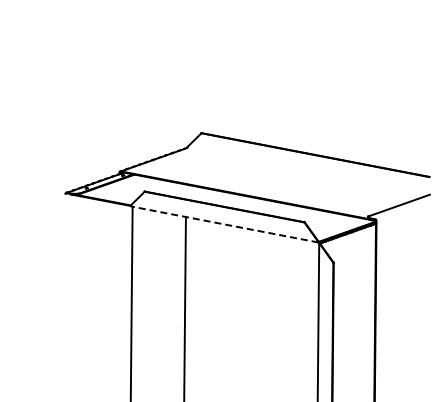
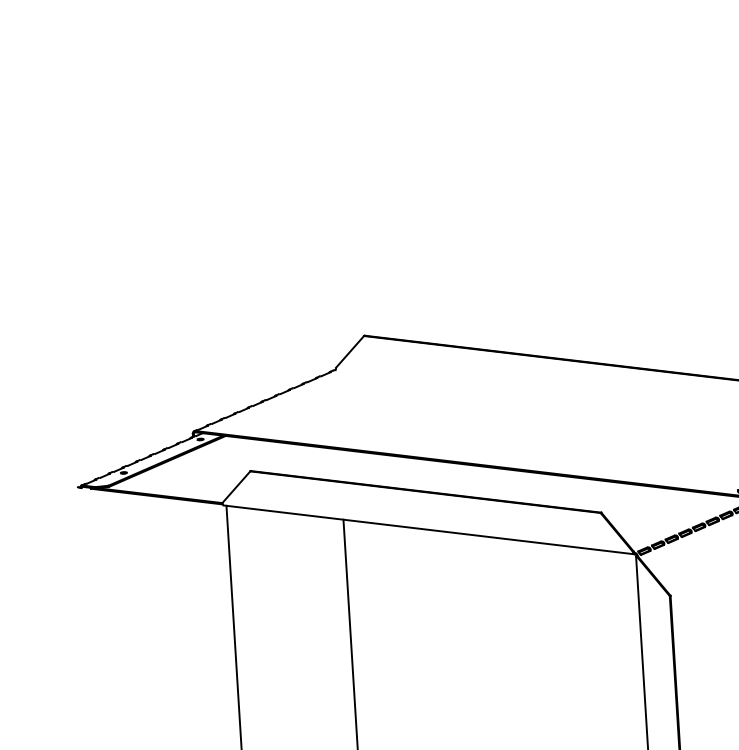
line: (224, 224) -> (428, 529), dashed -> solid

